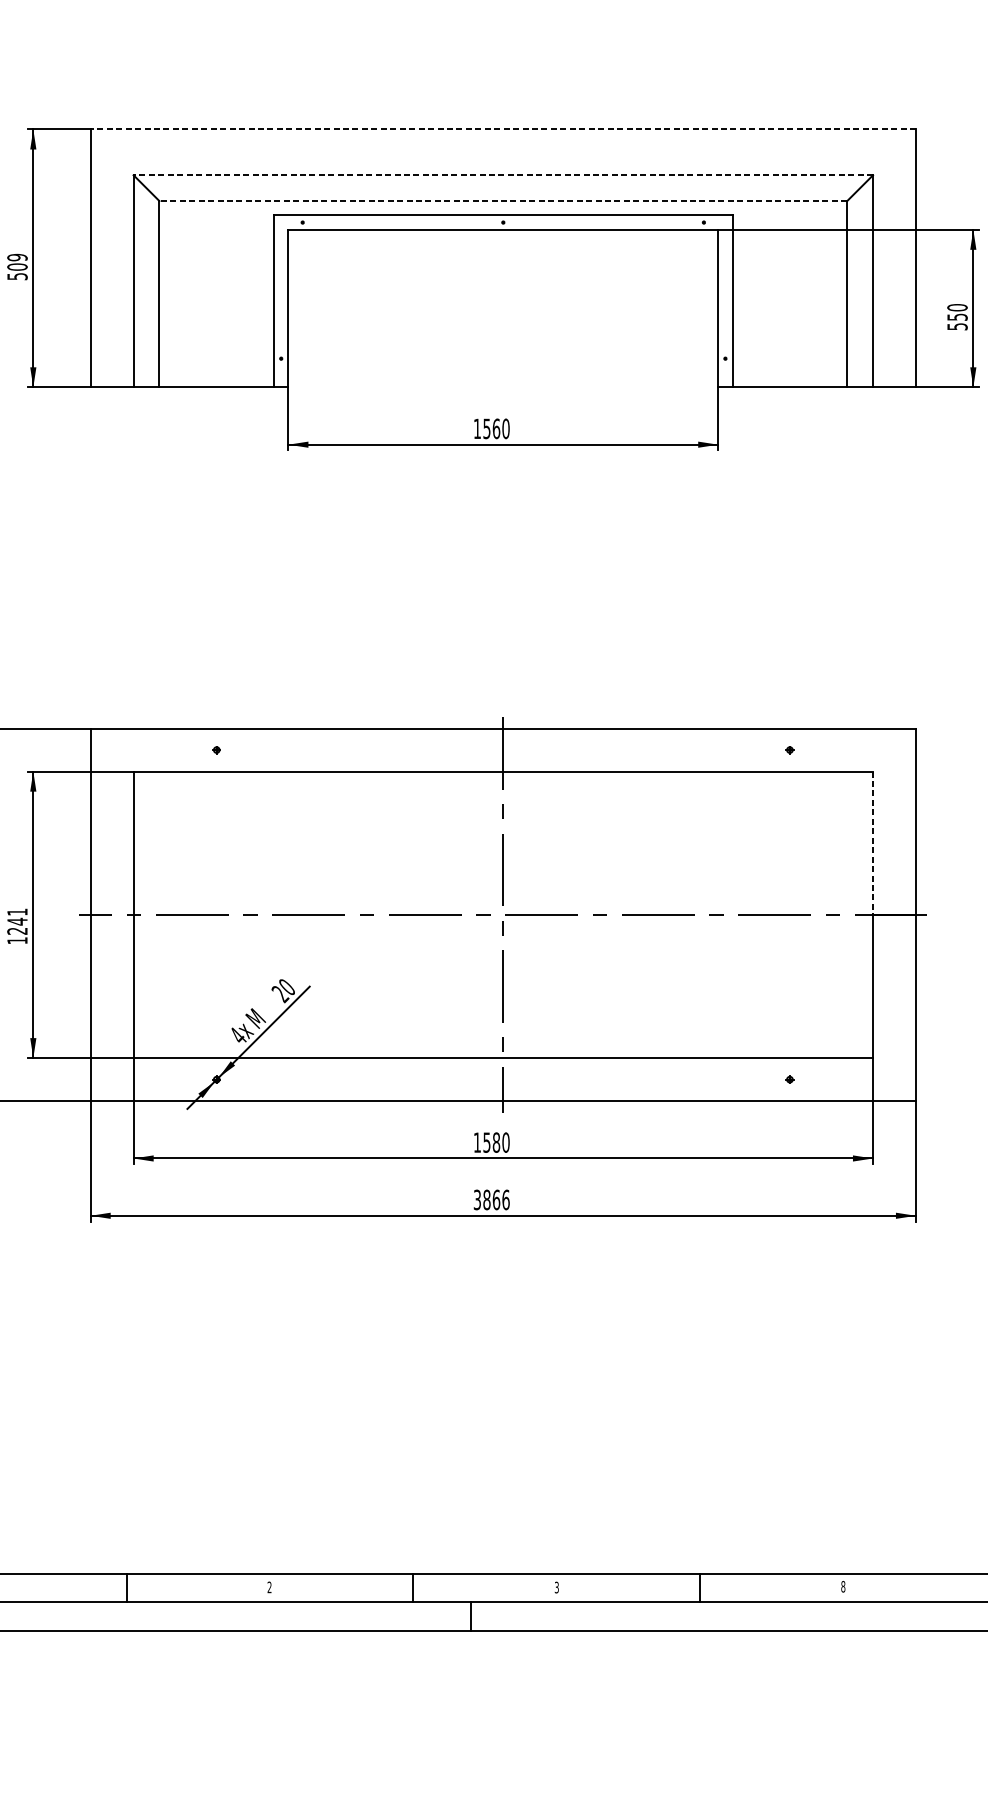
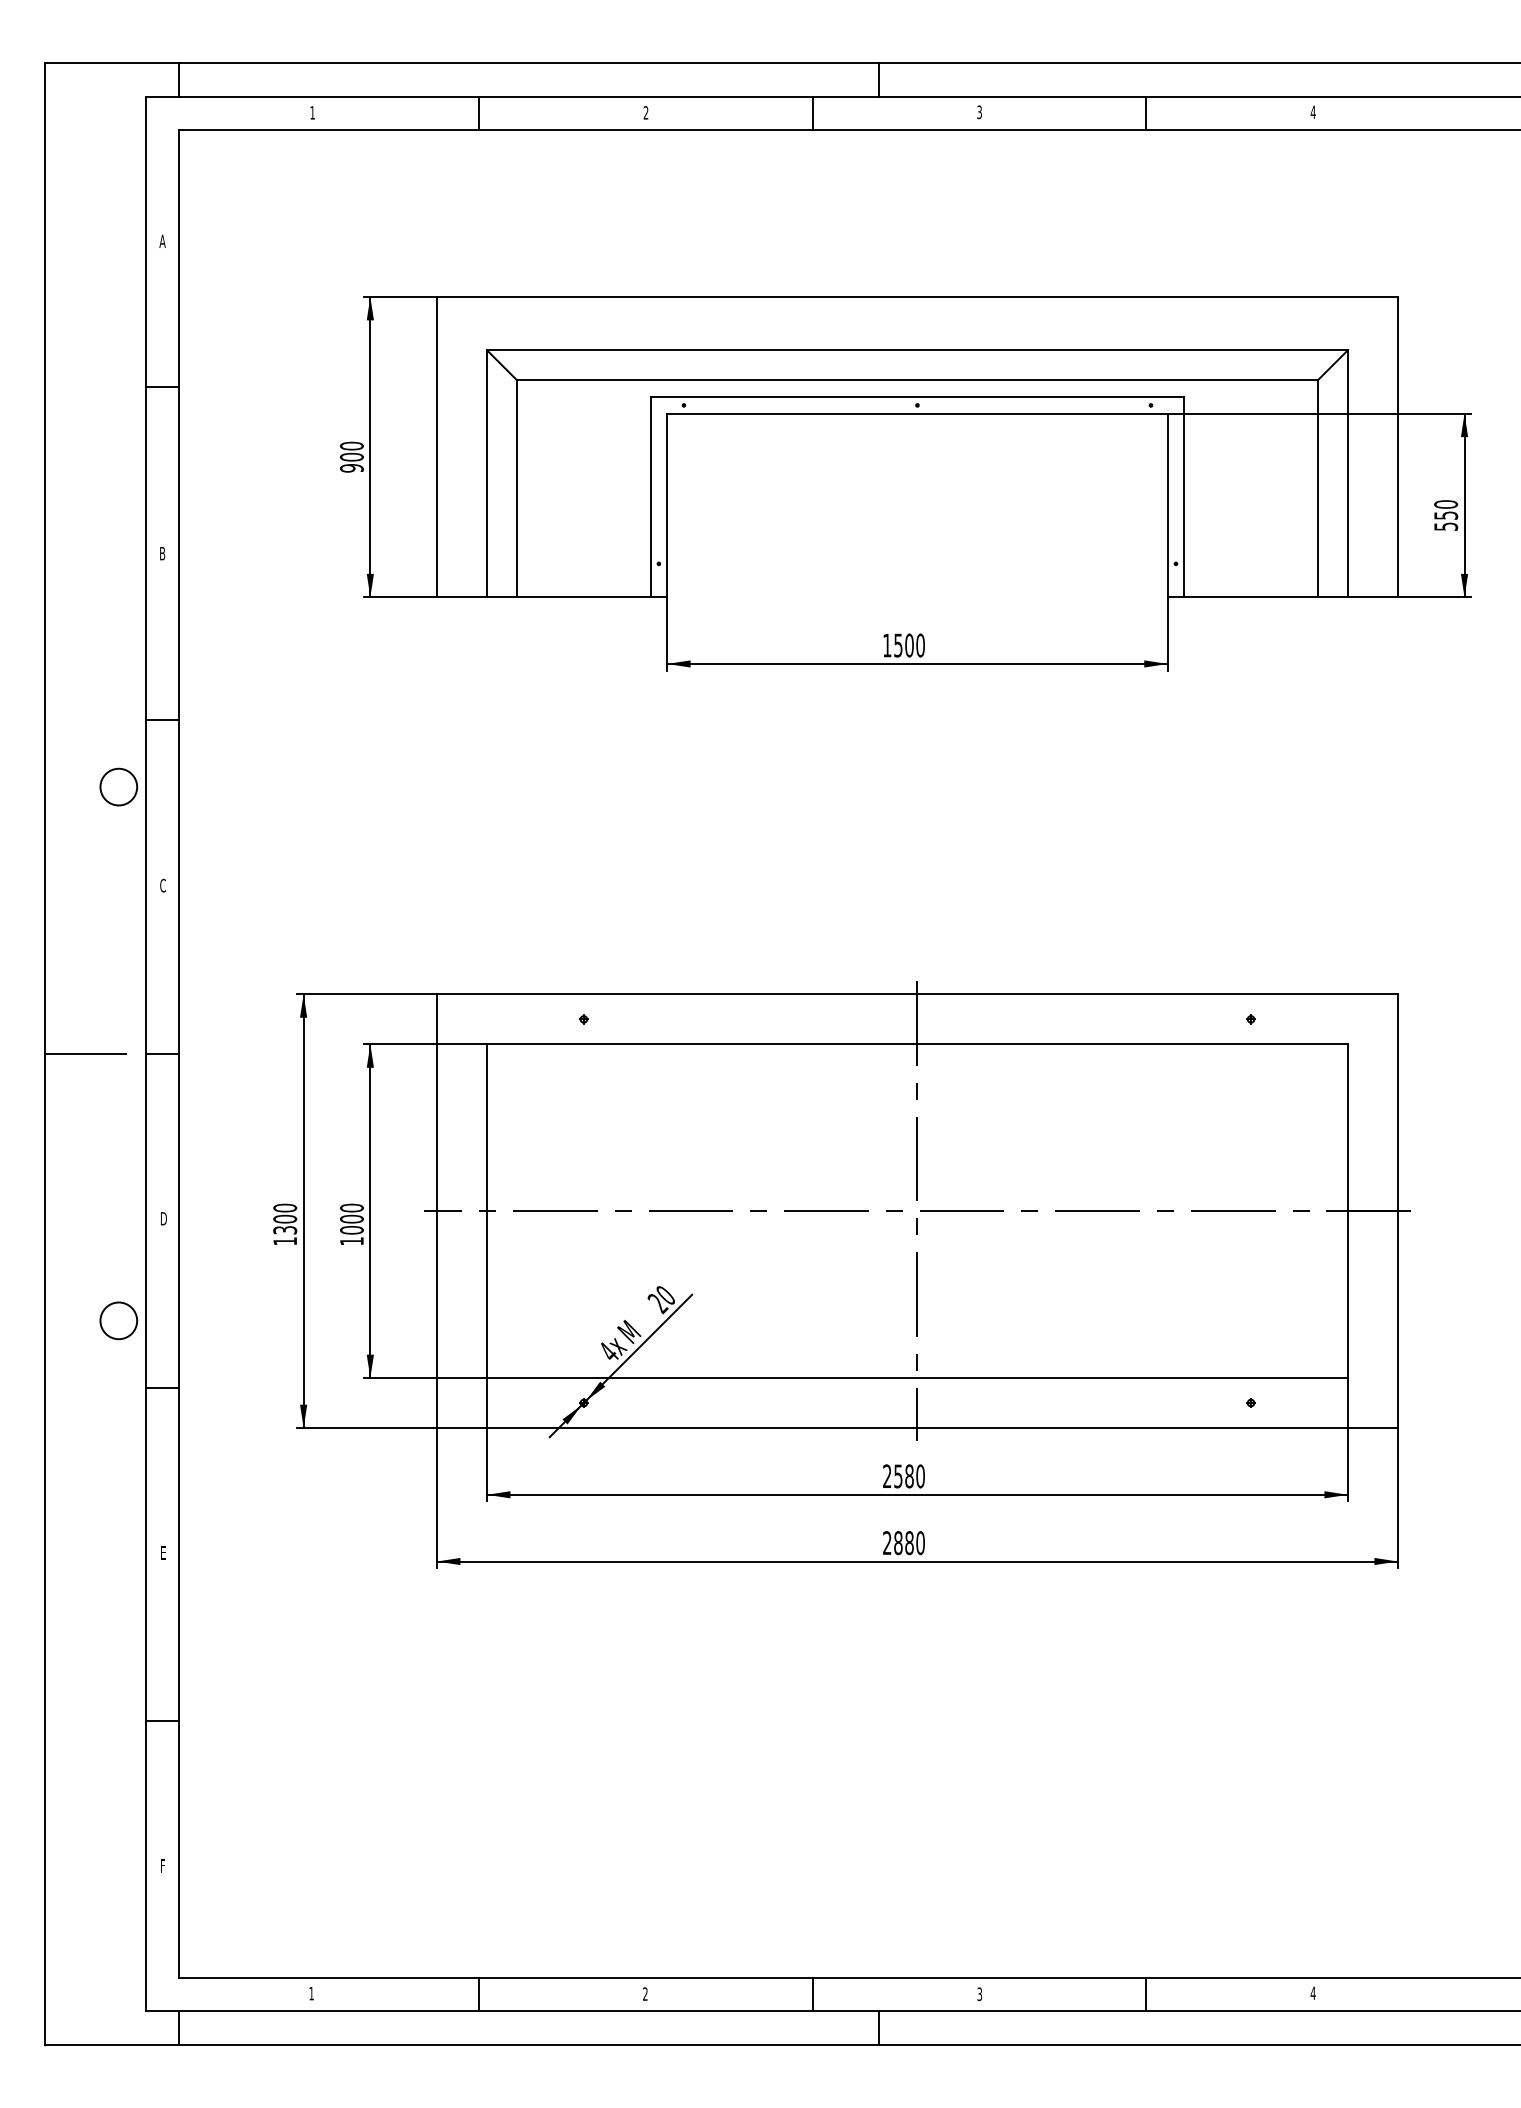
line: (502, 129) -> (916, 296), dashed -> solid
line: (502, 175) -> (916, 350), dashed -> solid
line: (502, 201) -> (916, 380), dashed -> solid
text: (17, 267) -> (351, 457), 509 -> 900
text: (496, 428) -> (909, 645), 1560 -> 1500
line: (872, 843) -> (1347, 1128), dashed -> solid
text: (17, 921) -> (351, 1218), 1241 -> 1000
text: (477, 1141) -> (887, 1475), 1580 -> 2580
text: (491, 1200) -> (903, 1543), 3866 -> 2880
text: (842, 1586) -> (1312, 1993), 8 -> 4

